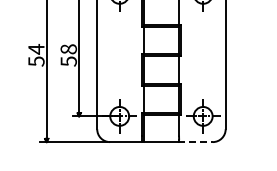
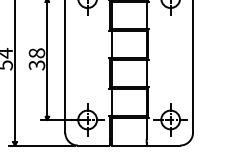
text: (68, 61) -> (36, 65), 58 -> 38
line: (196, 142) -> (164, 145), dashed -> solid

